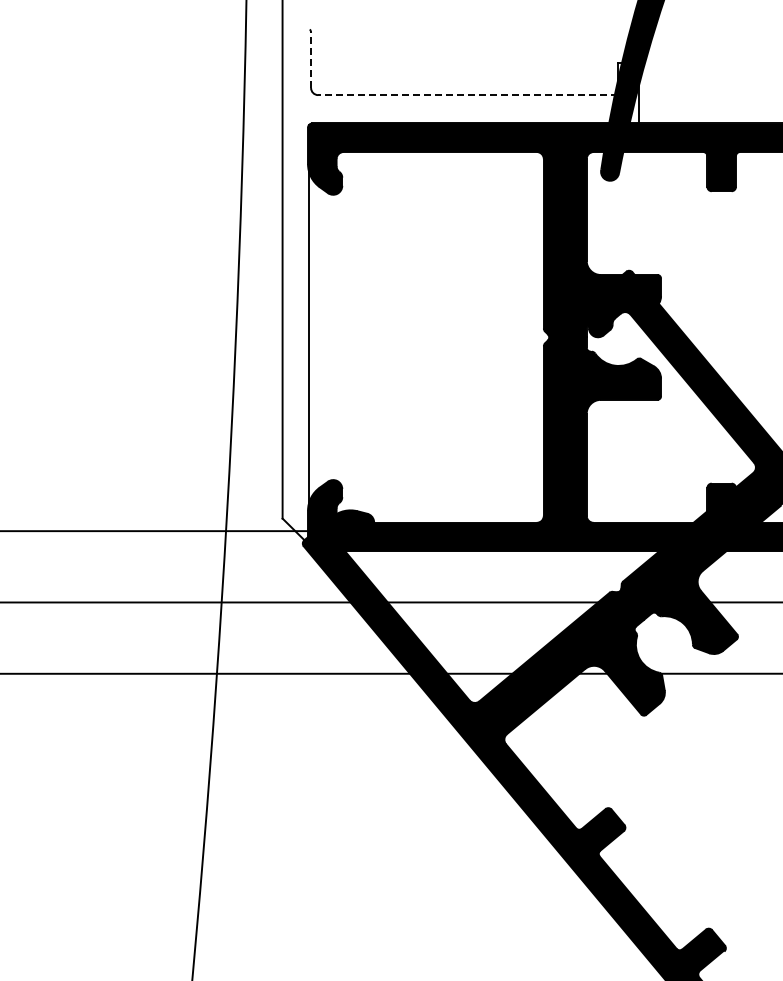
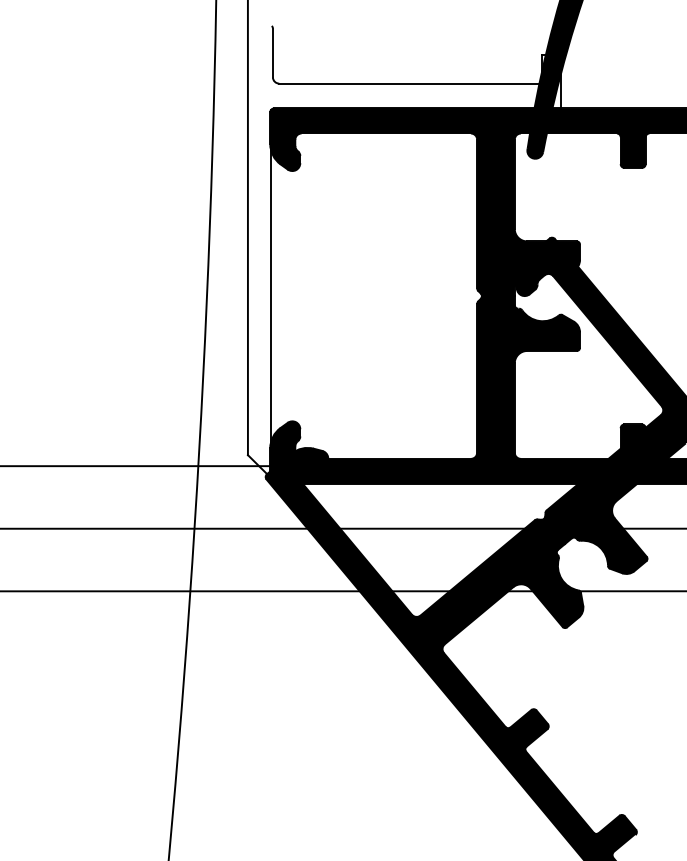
line: (311, 60) -> (273, 53), dashed -> solid
line: (467, 95) -> (410, 83), dashed -> solid

